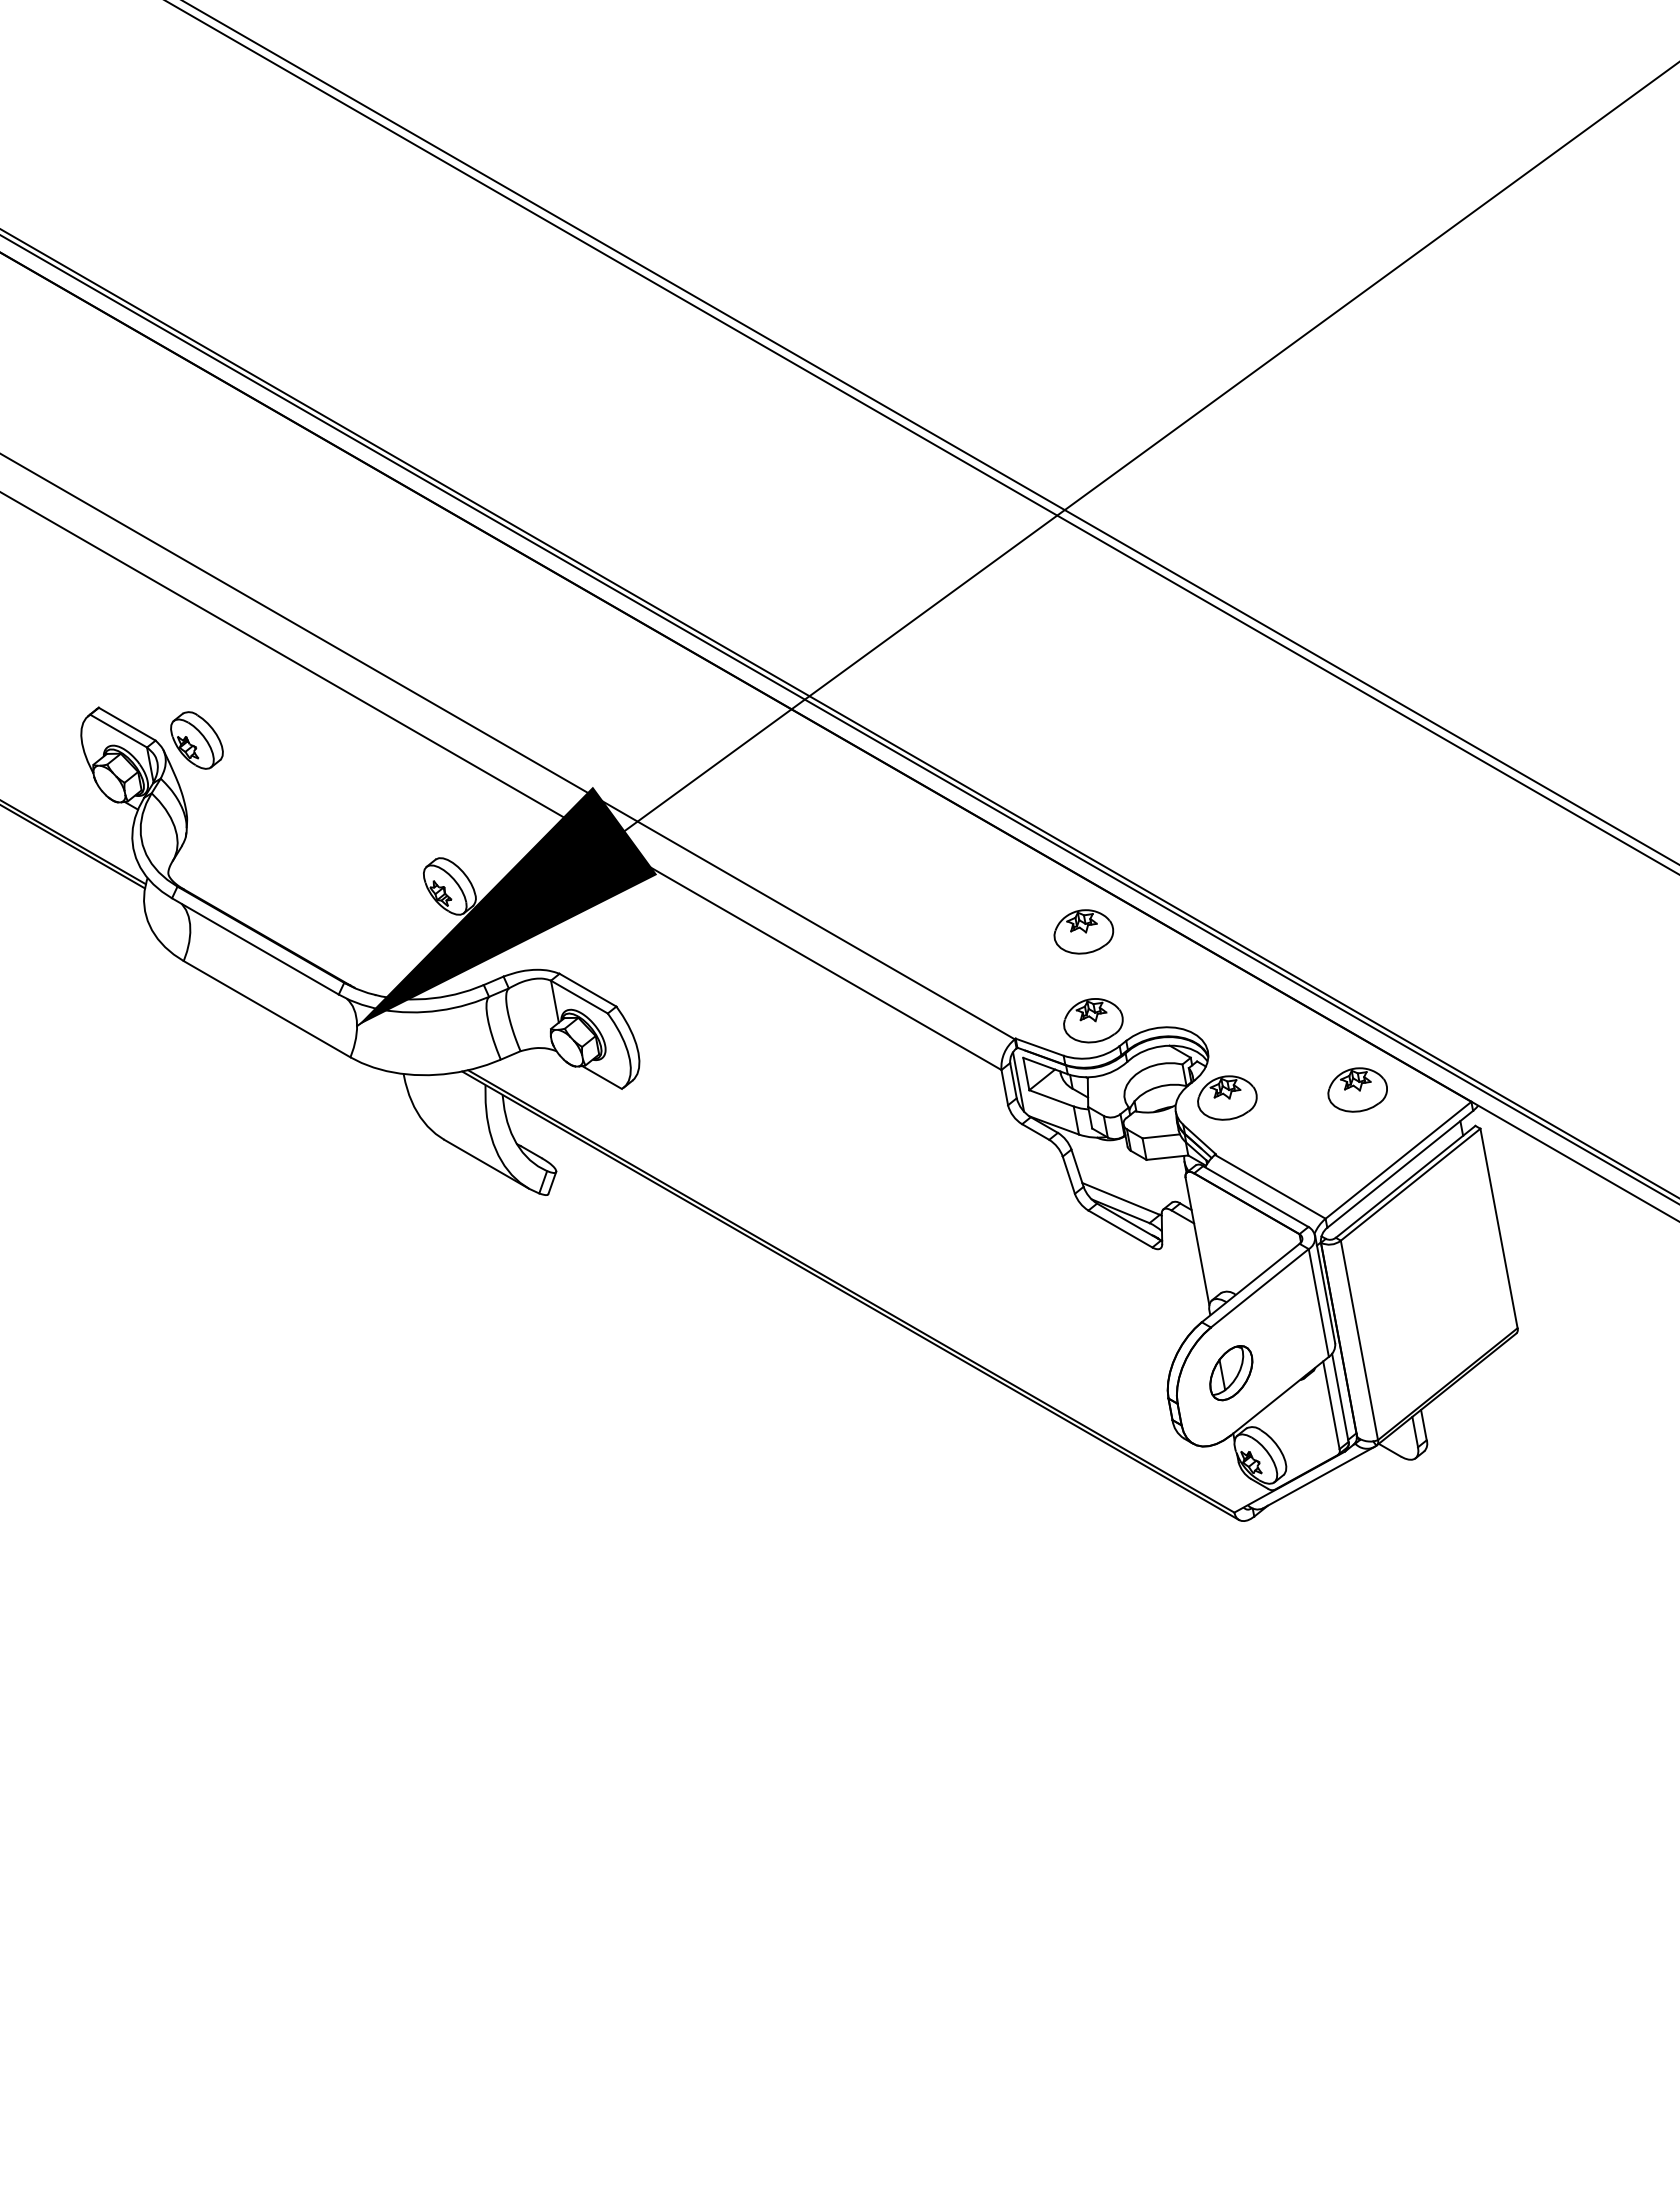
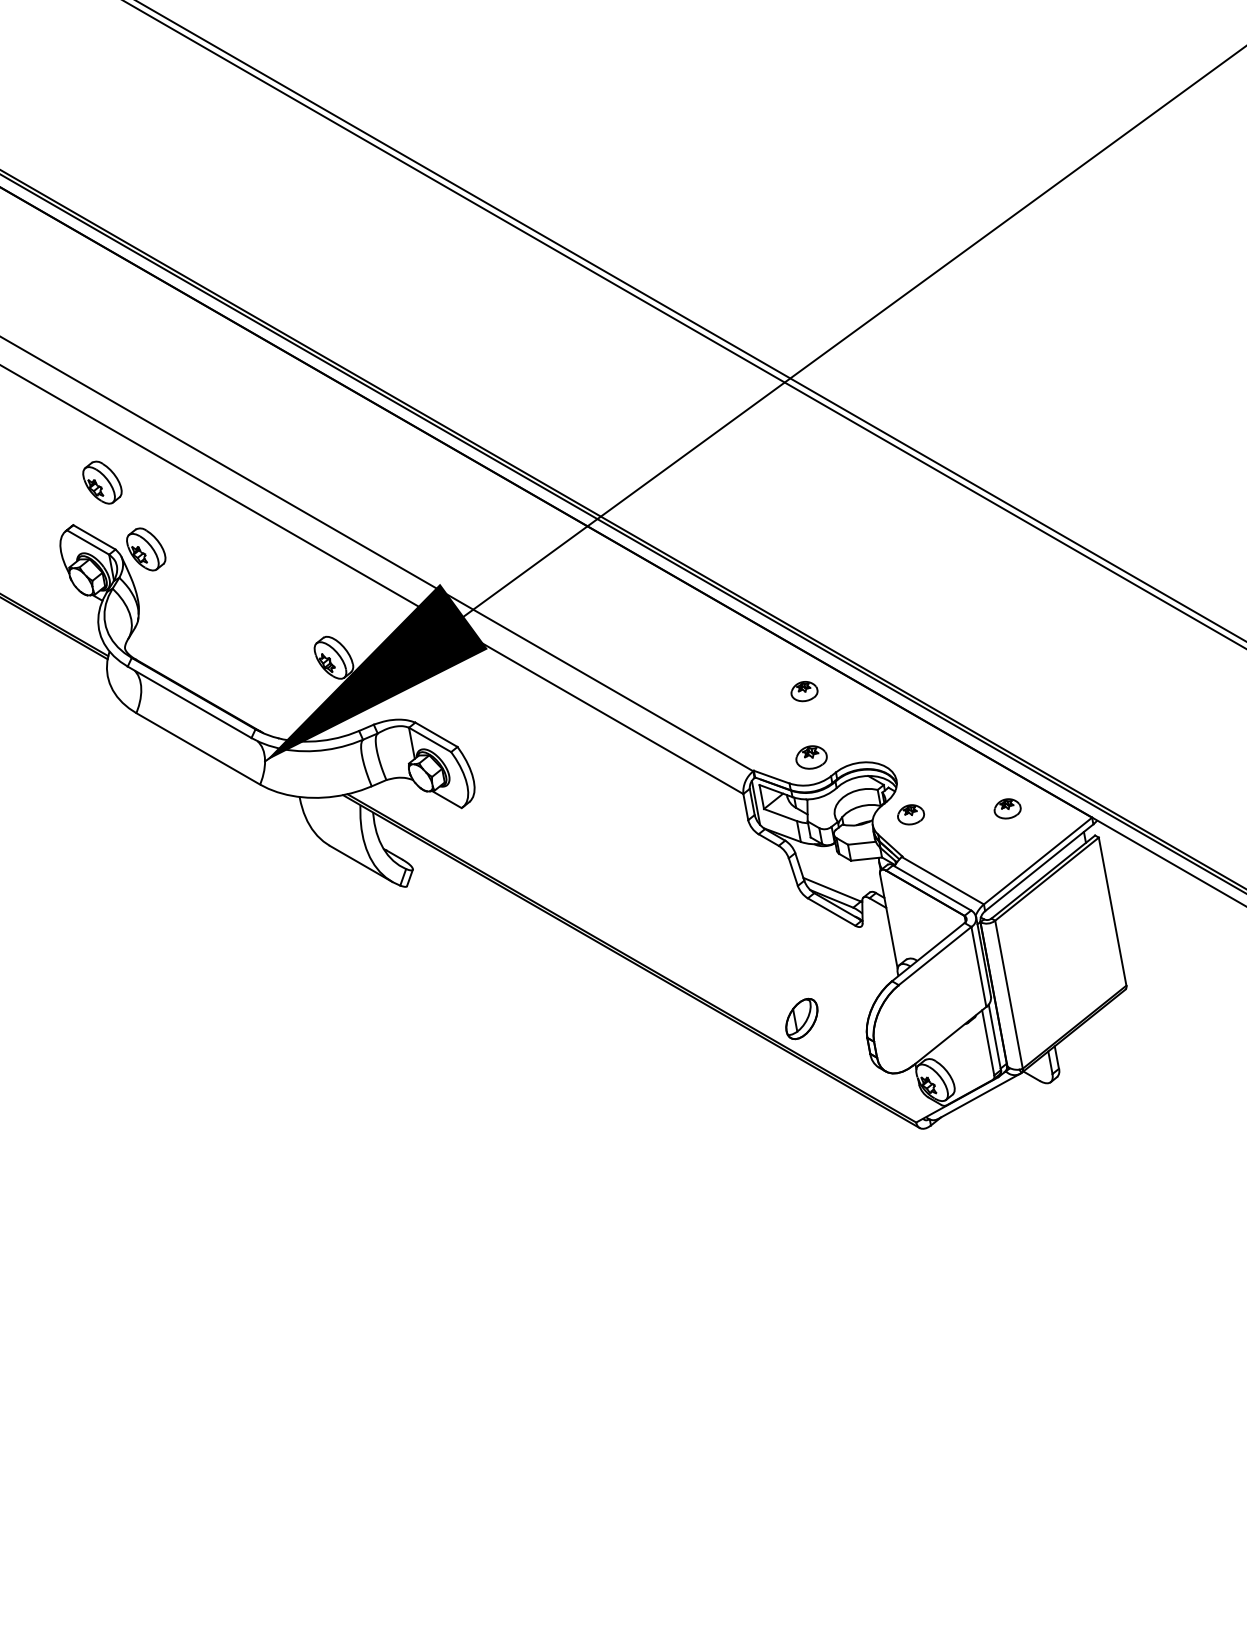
part: (137, 650) -> (102, 482), added
part: (1083, 931) -> (804, 691), size x0.6
part: (1093, 1020) -> (811, 757), size x0.7
part: (1357, 1089) -> (1007, 808), size x0.6
part: (1227, 1097) -> (911, 814), size x0.6
part: (1231, 1373) -> (801, 1019), moved

